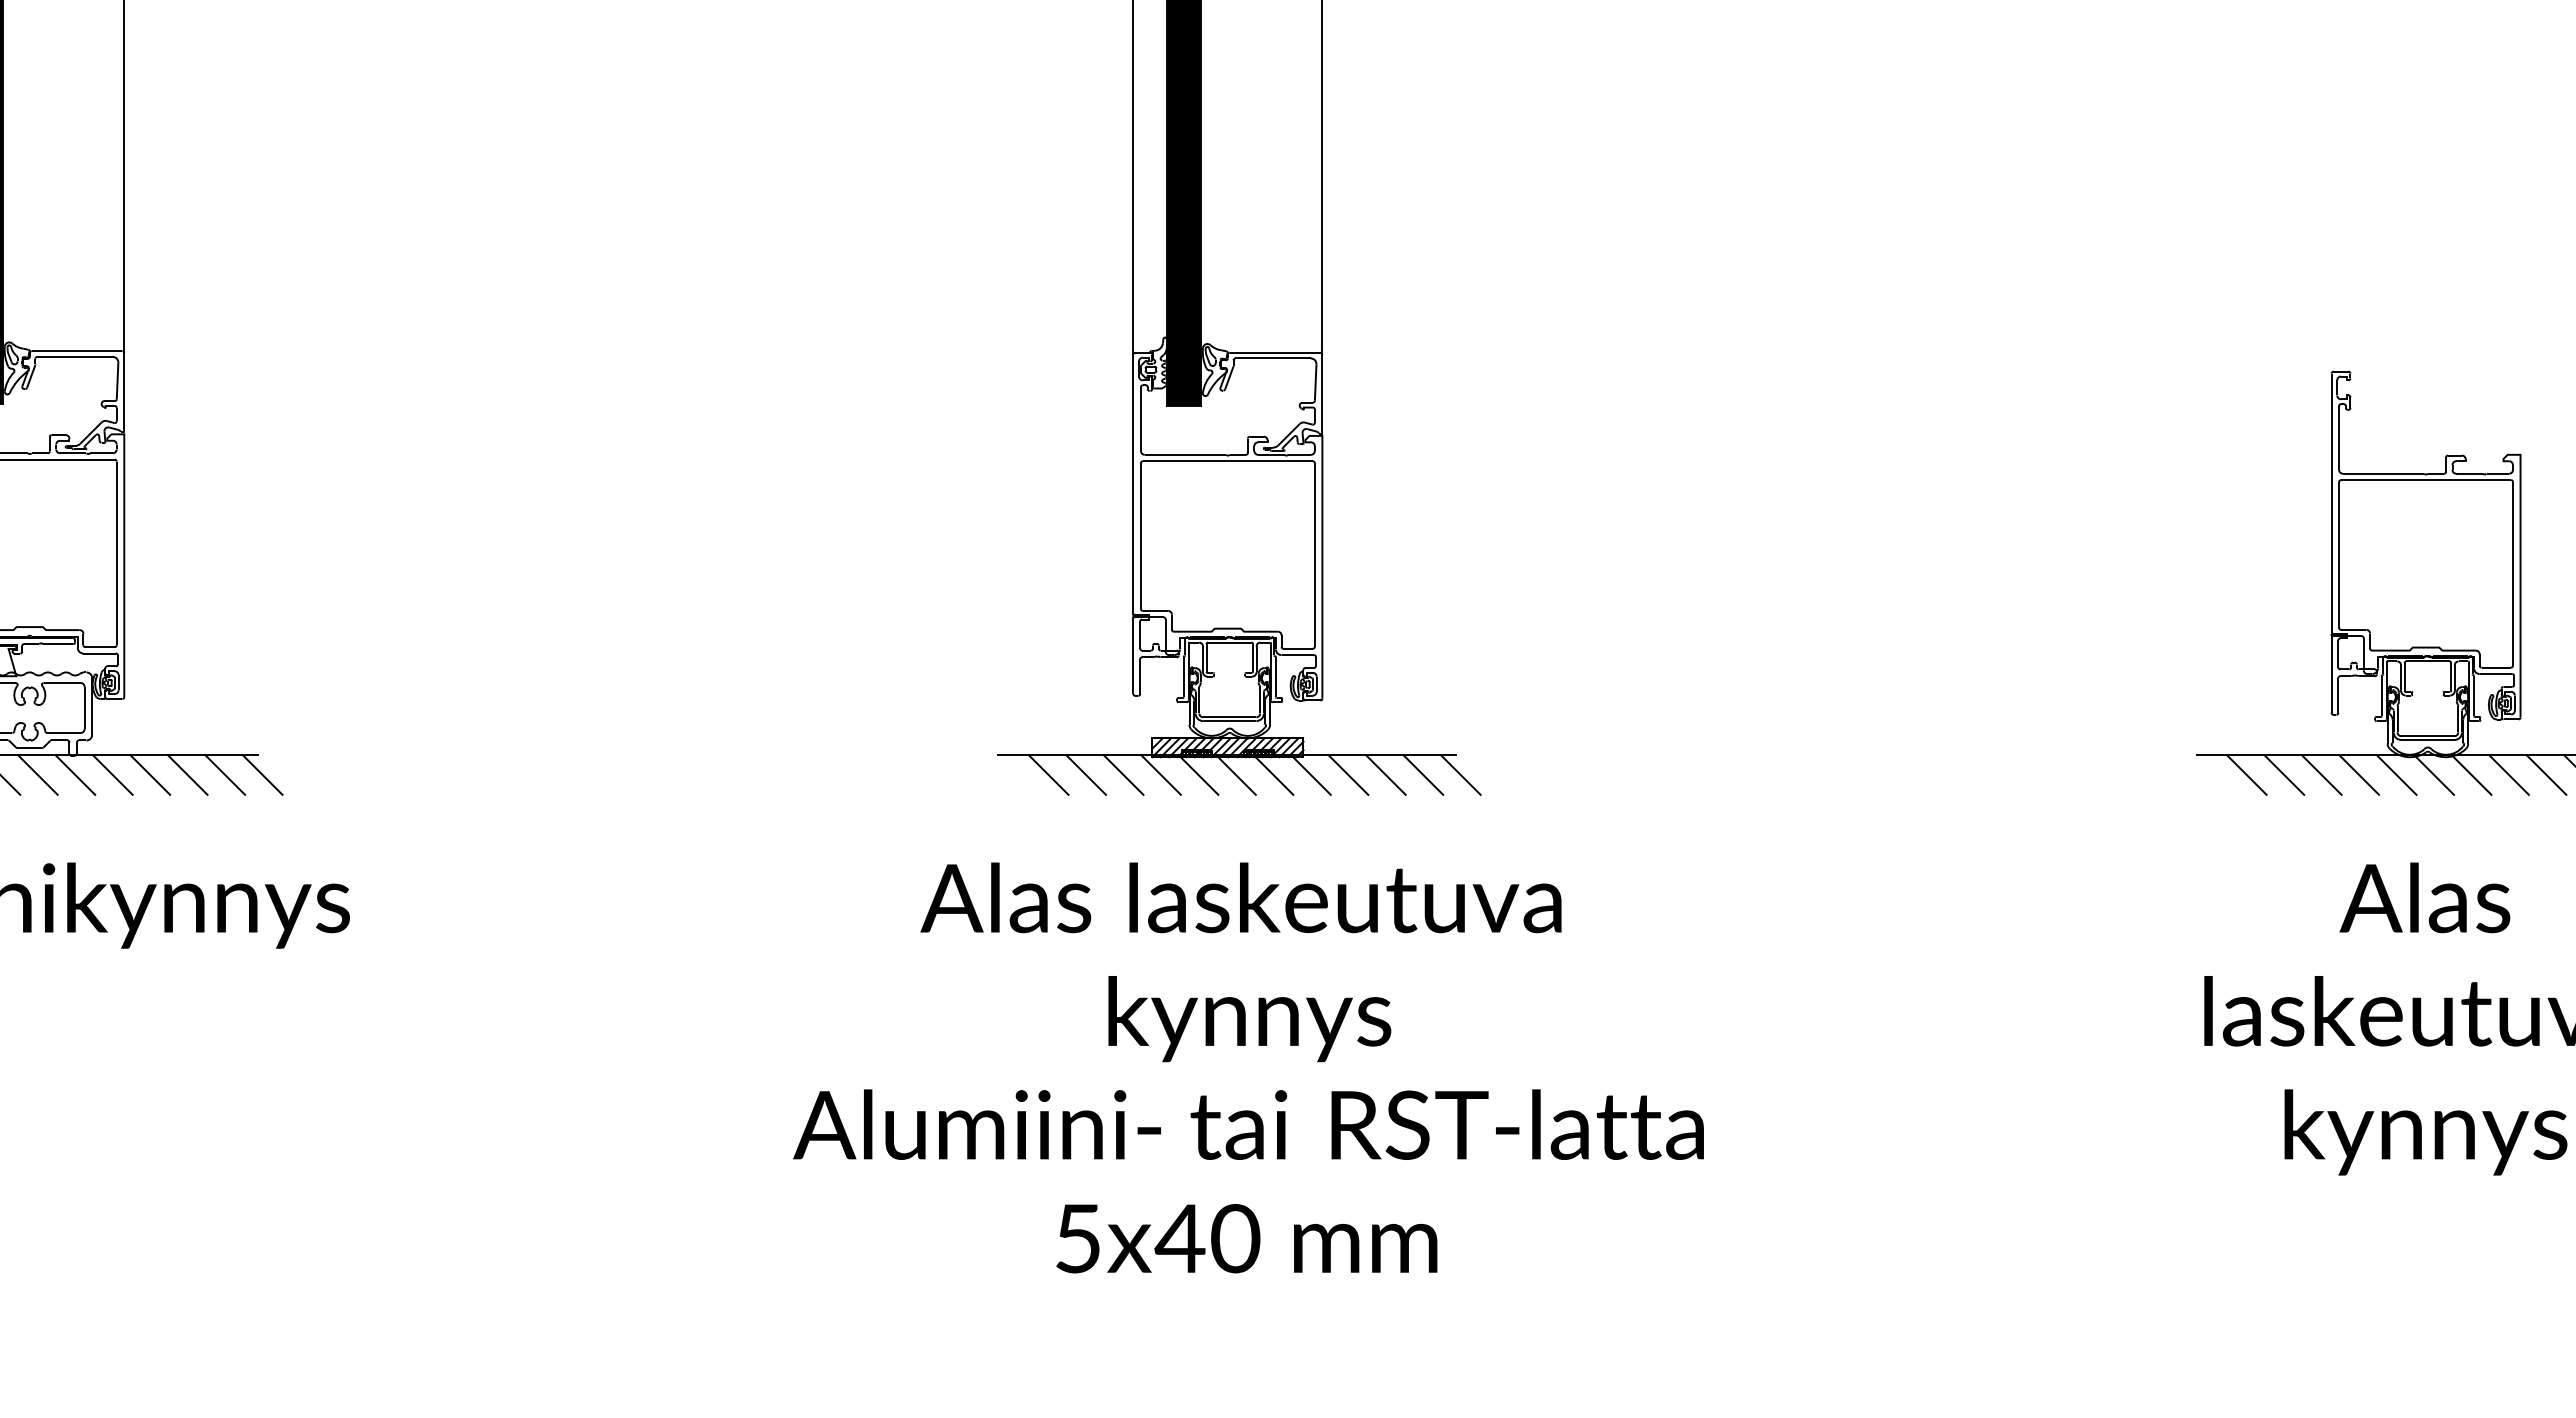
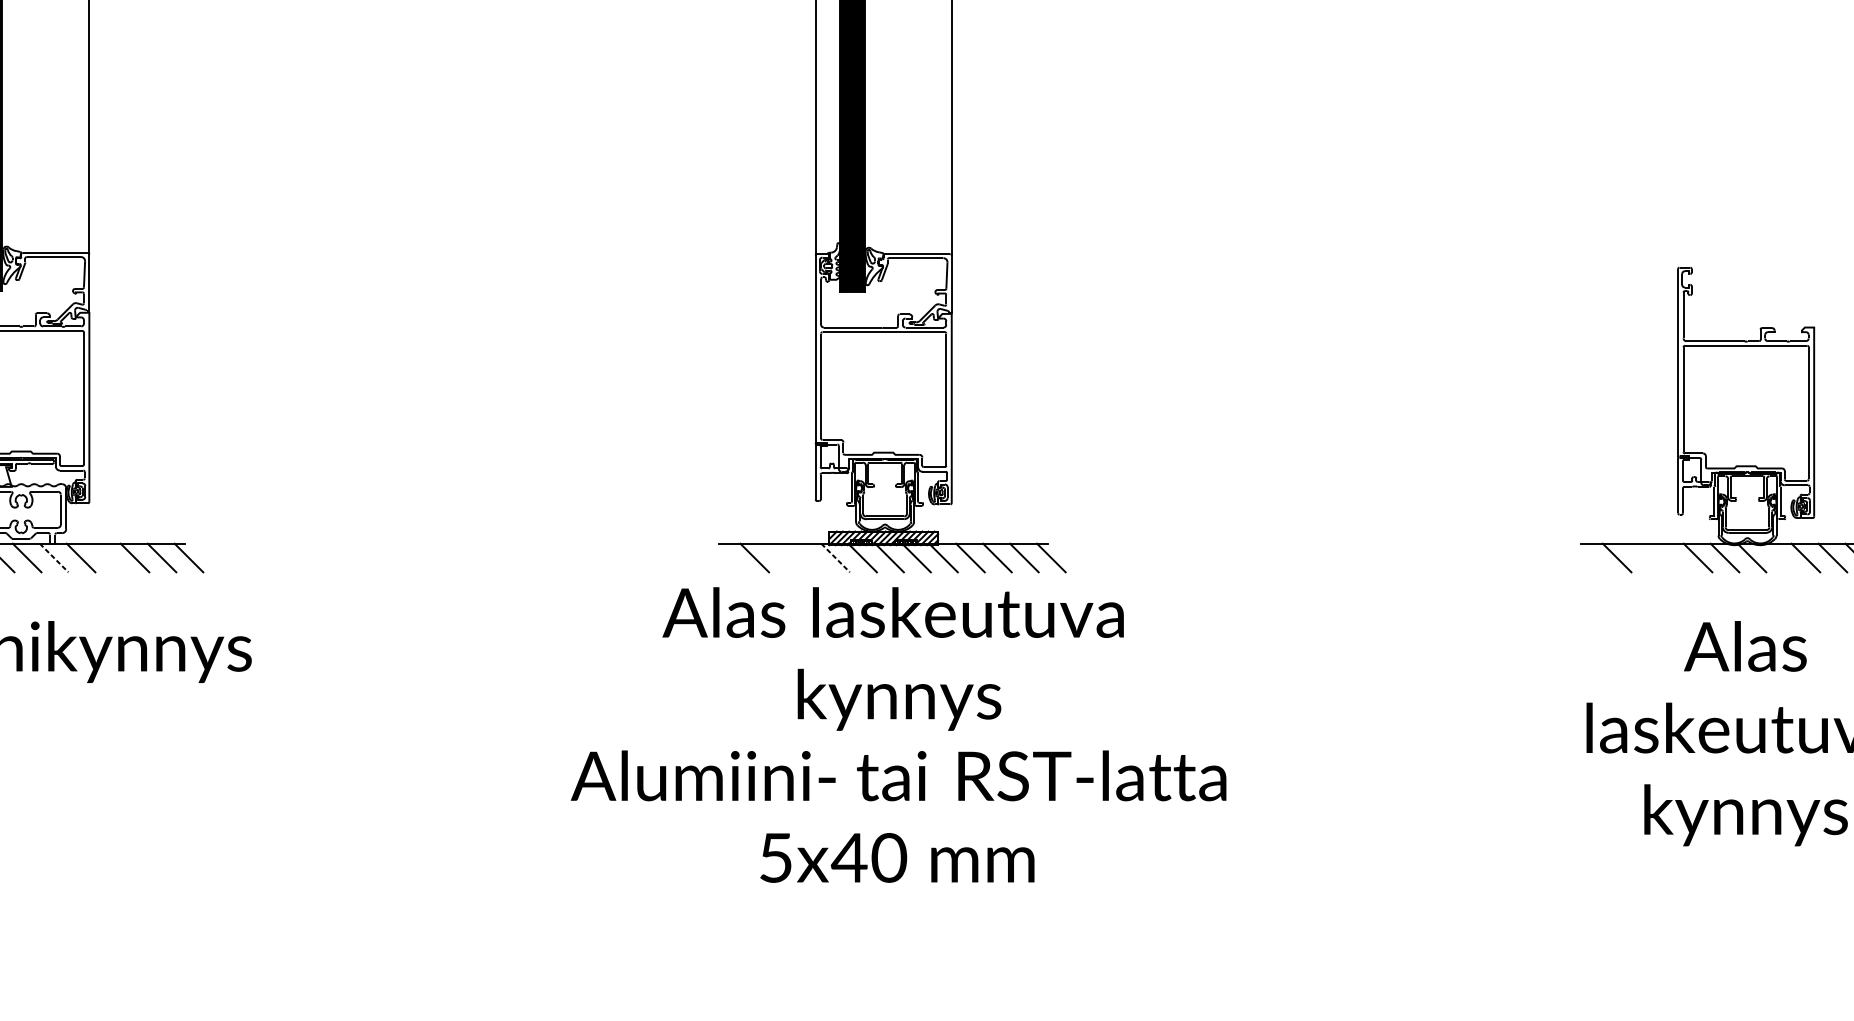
line: (150, 774) -> (108, 557), removed
line: (1086, 774) -> (781, 557), removed
line: (1123, 774) -> (808, 557), removed
line: (2284, 774) -> (1644, 557), removed
line: (2321, 774) -> (1670, 557), removed
line: (2471, 774) -> (1778, 557), removed
line: (75, 775) -> (54, 558), solid -> dashed
line: (1161, 775) -> (835, 558), solid -> dashed
text: (1248, 1067) -> (898, 734), moved

